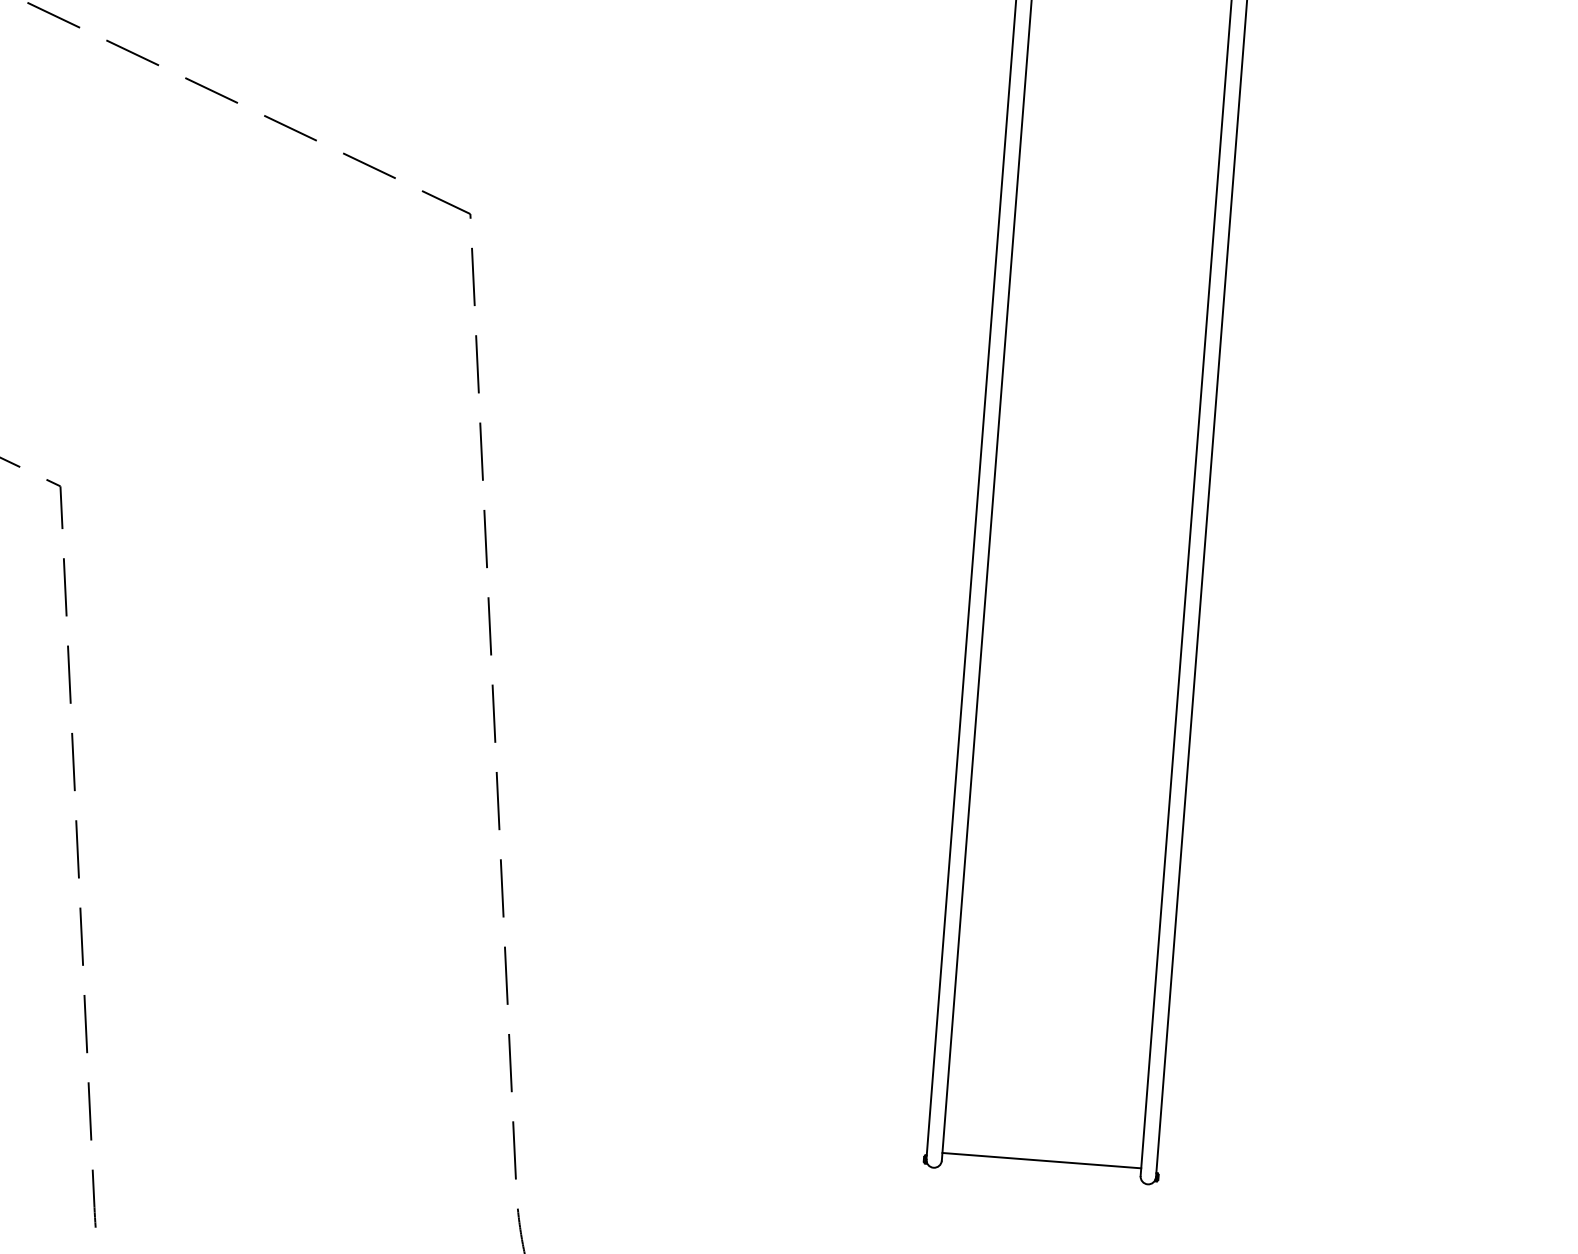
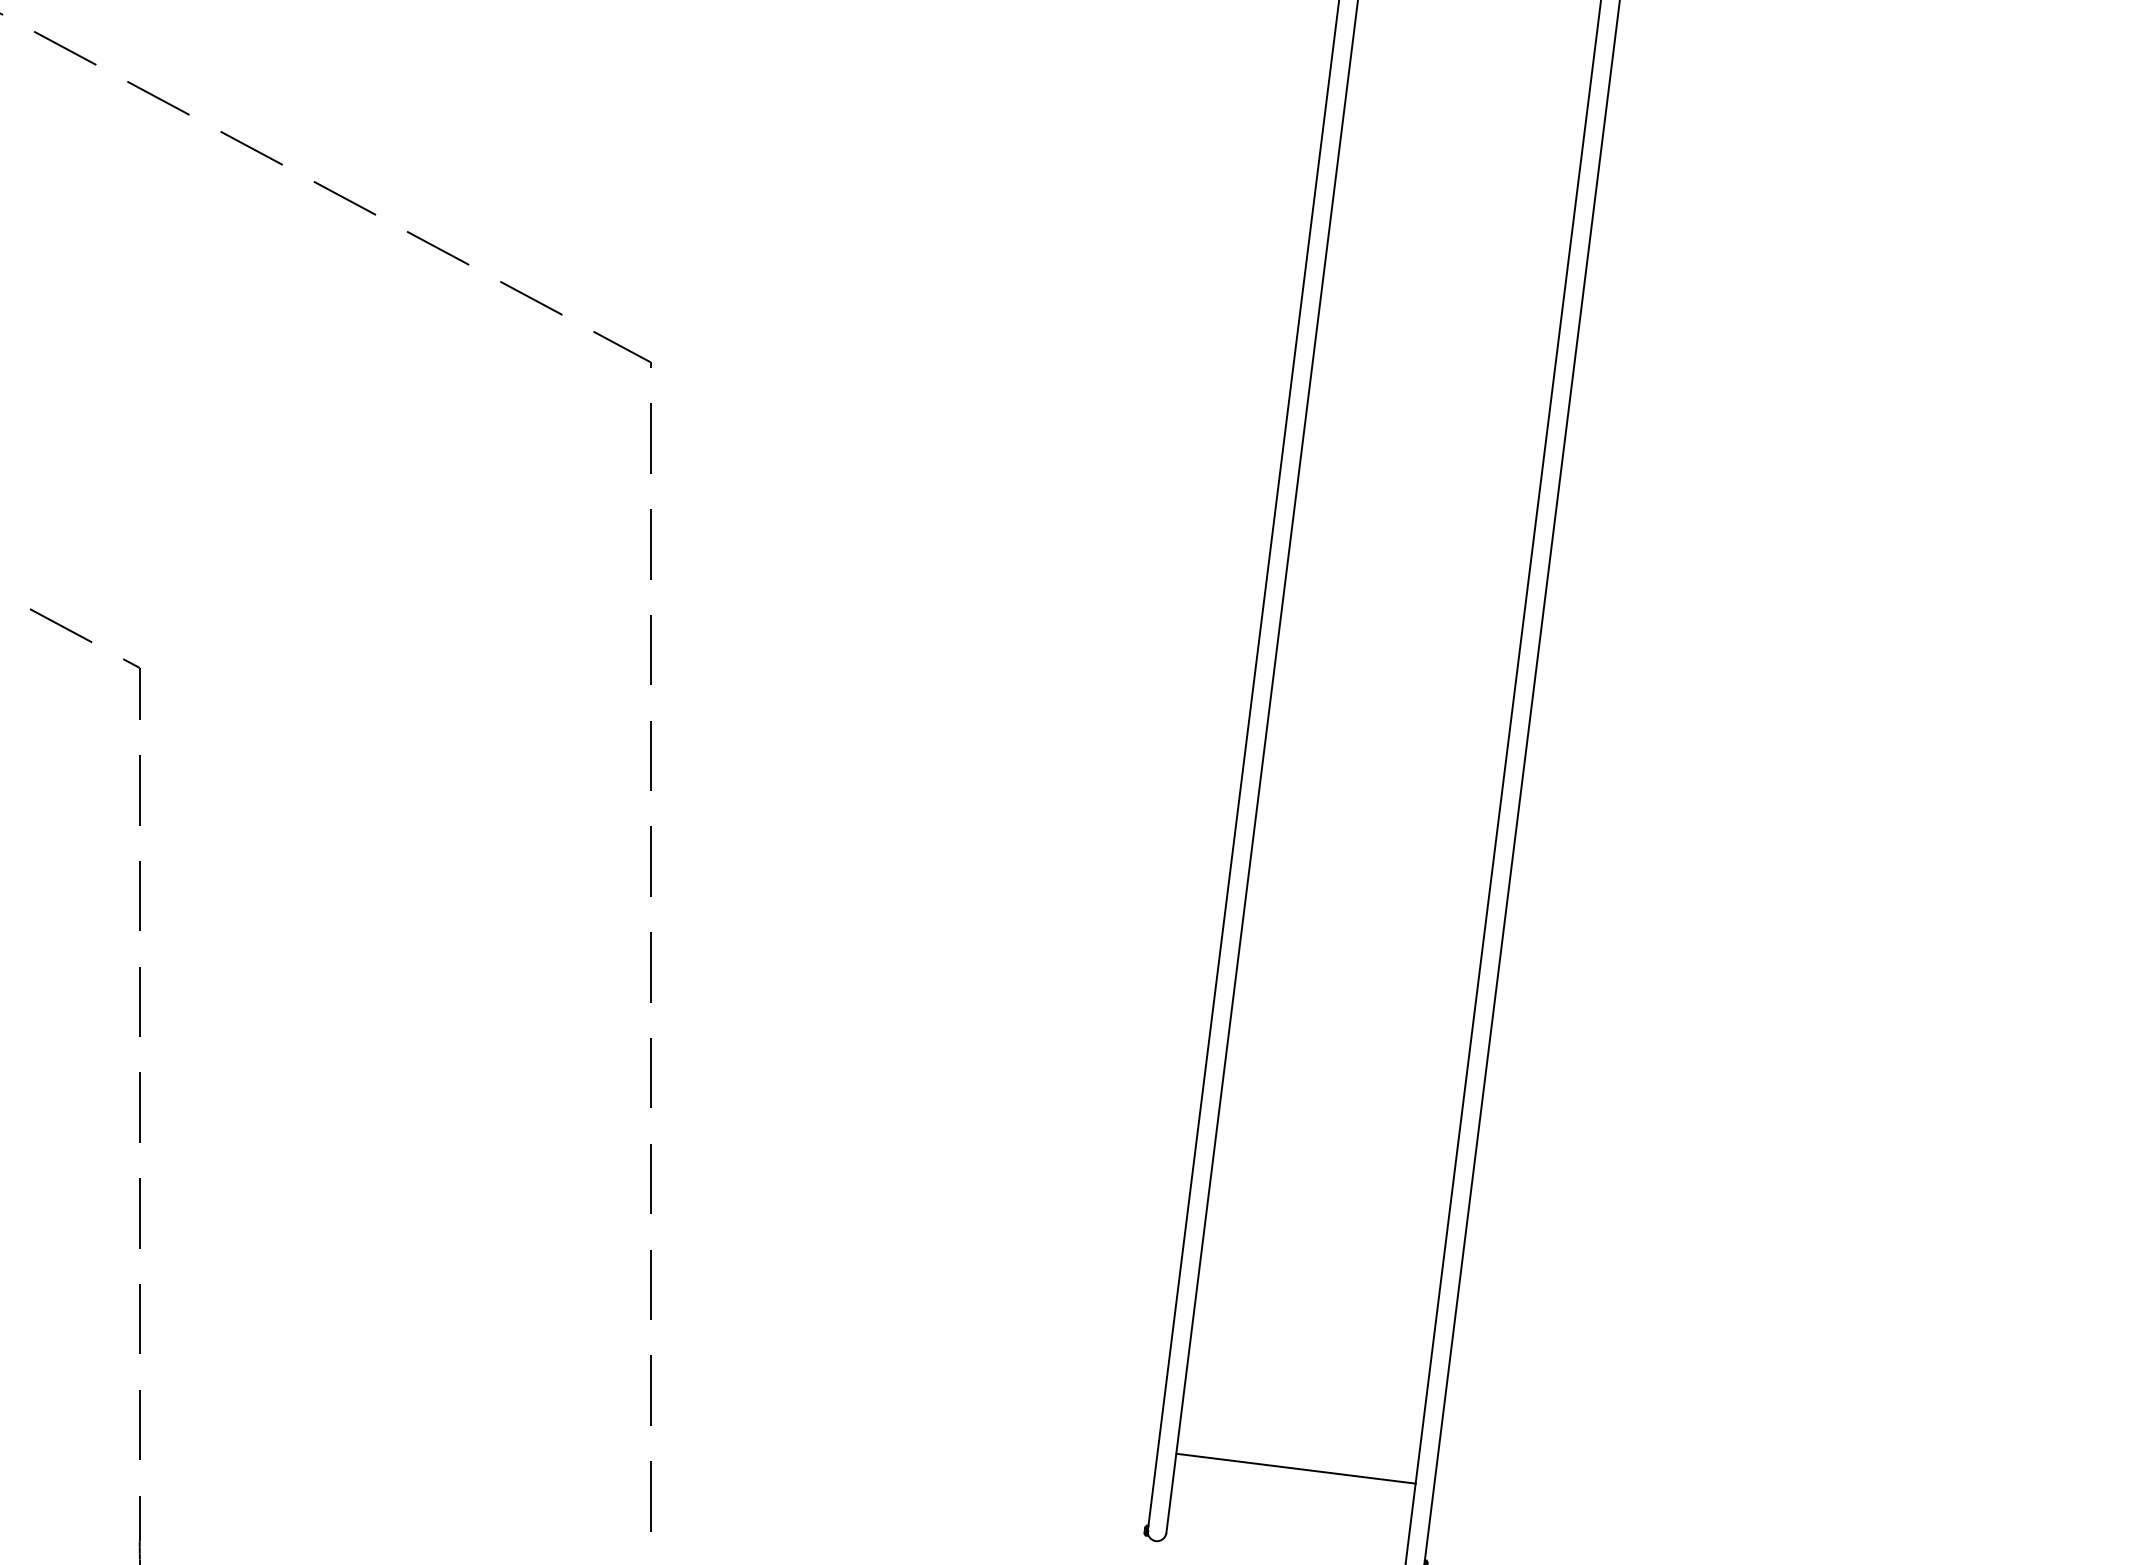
line: (1041, 1160) -> (1295, 1468), moved

